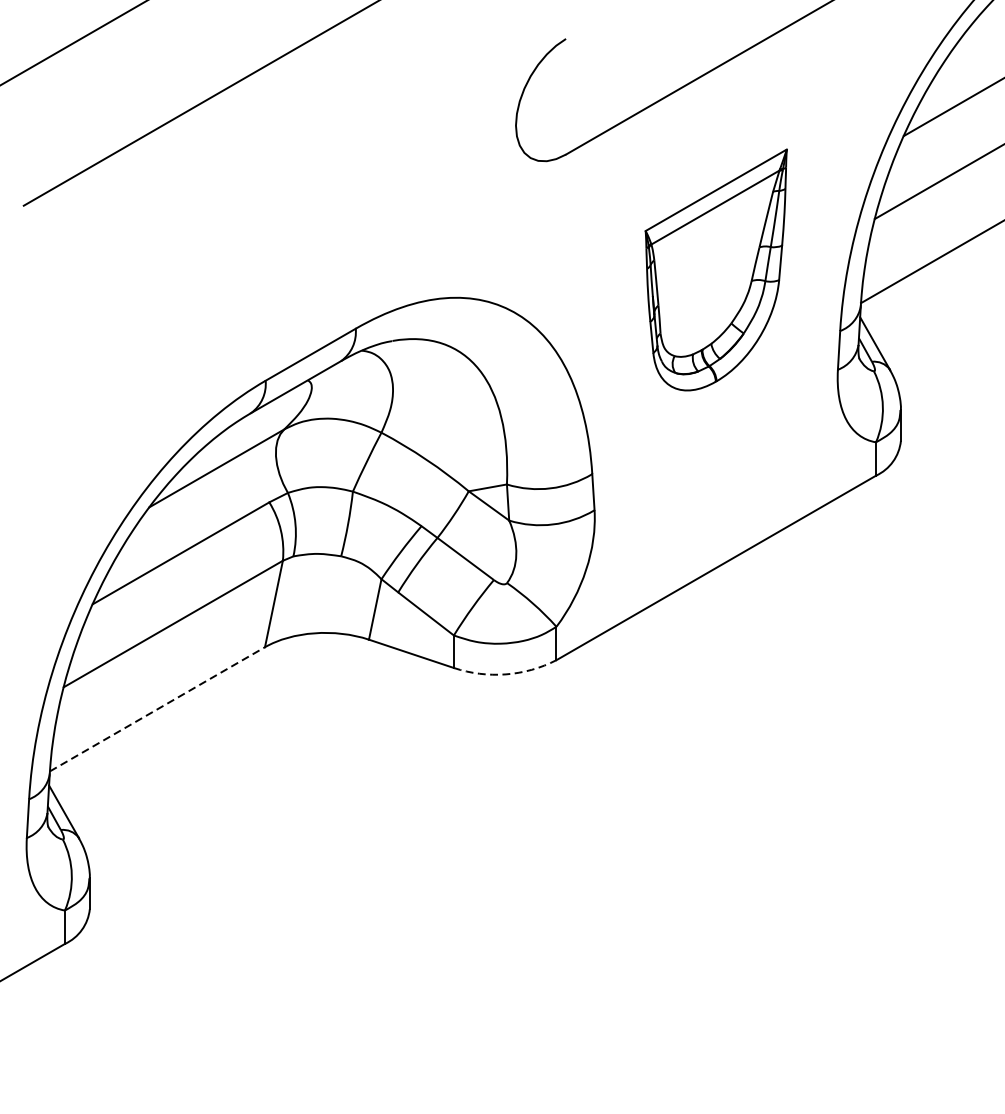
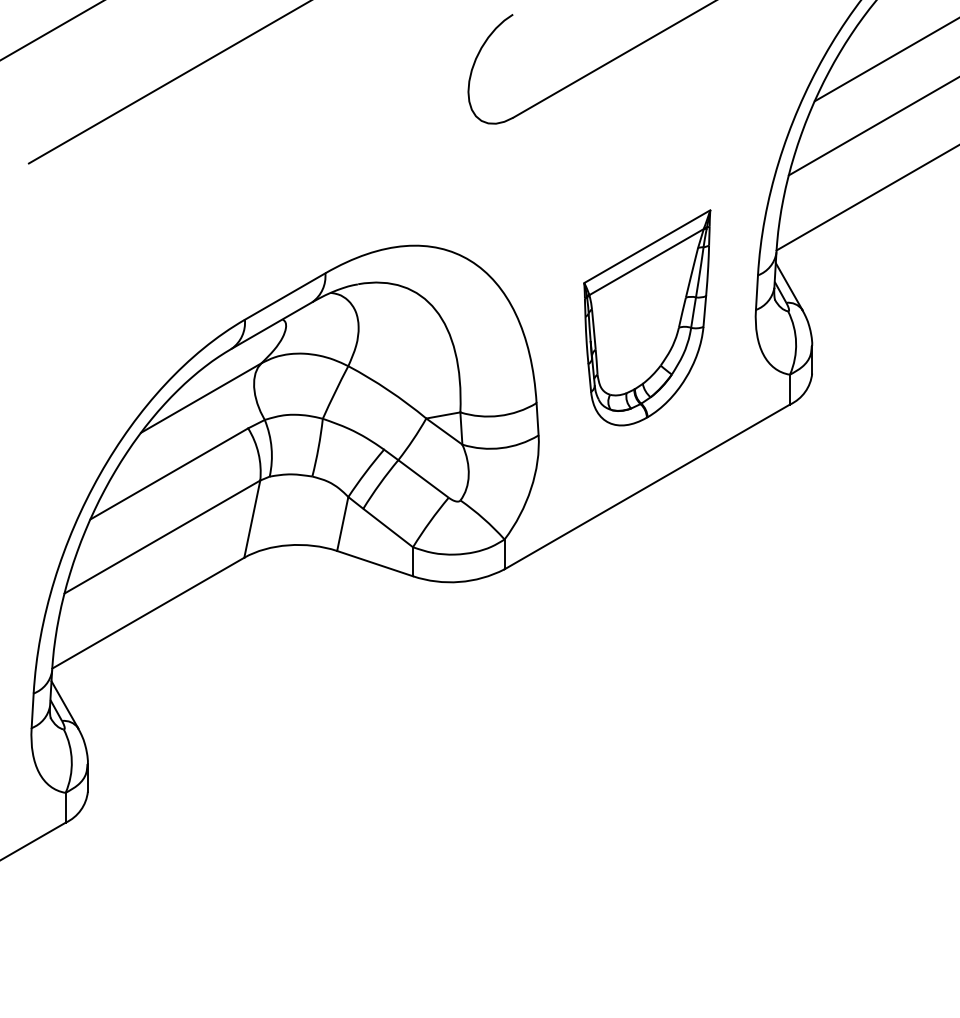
part: (716, 269) -> (647, 317), moved
arc: (505, 674) -> (459, 582), dashed -> solid
line: (157, 709) -> (148, 613), dashed -> solid

